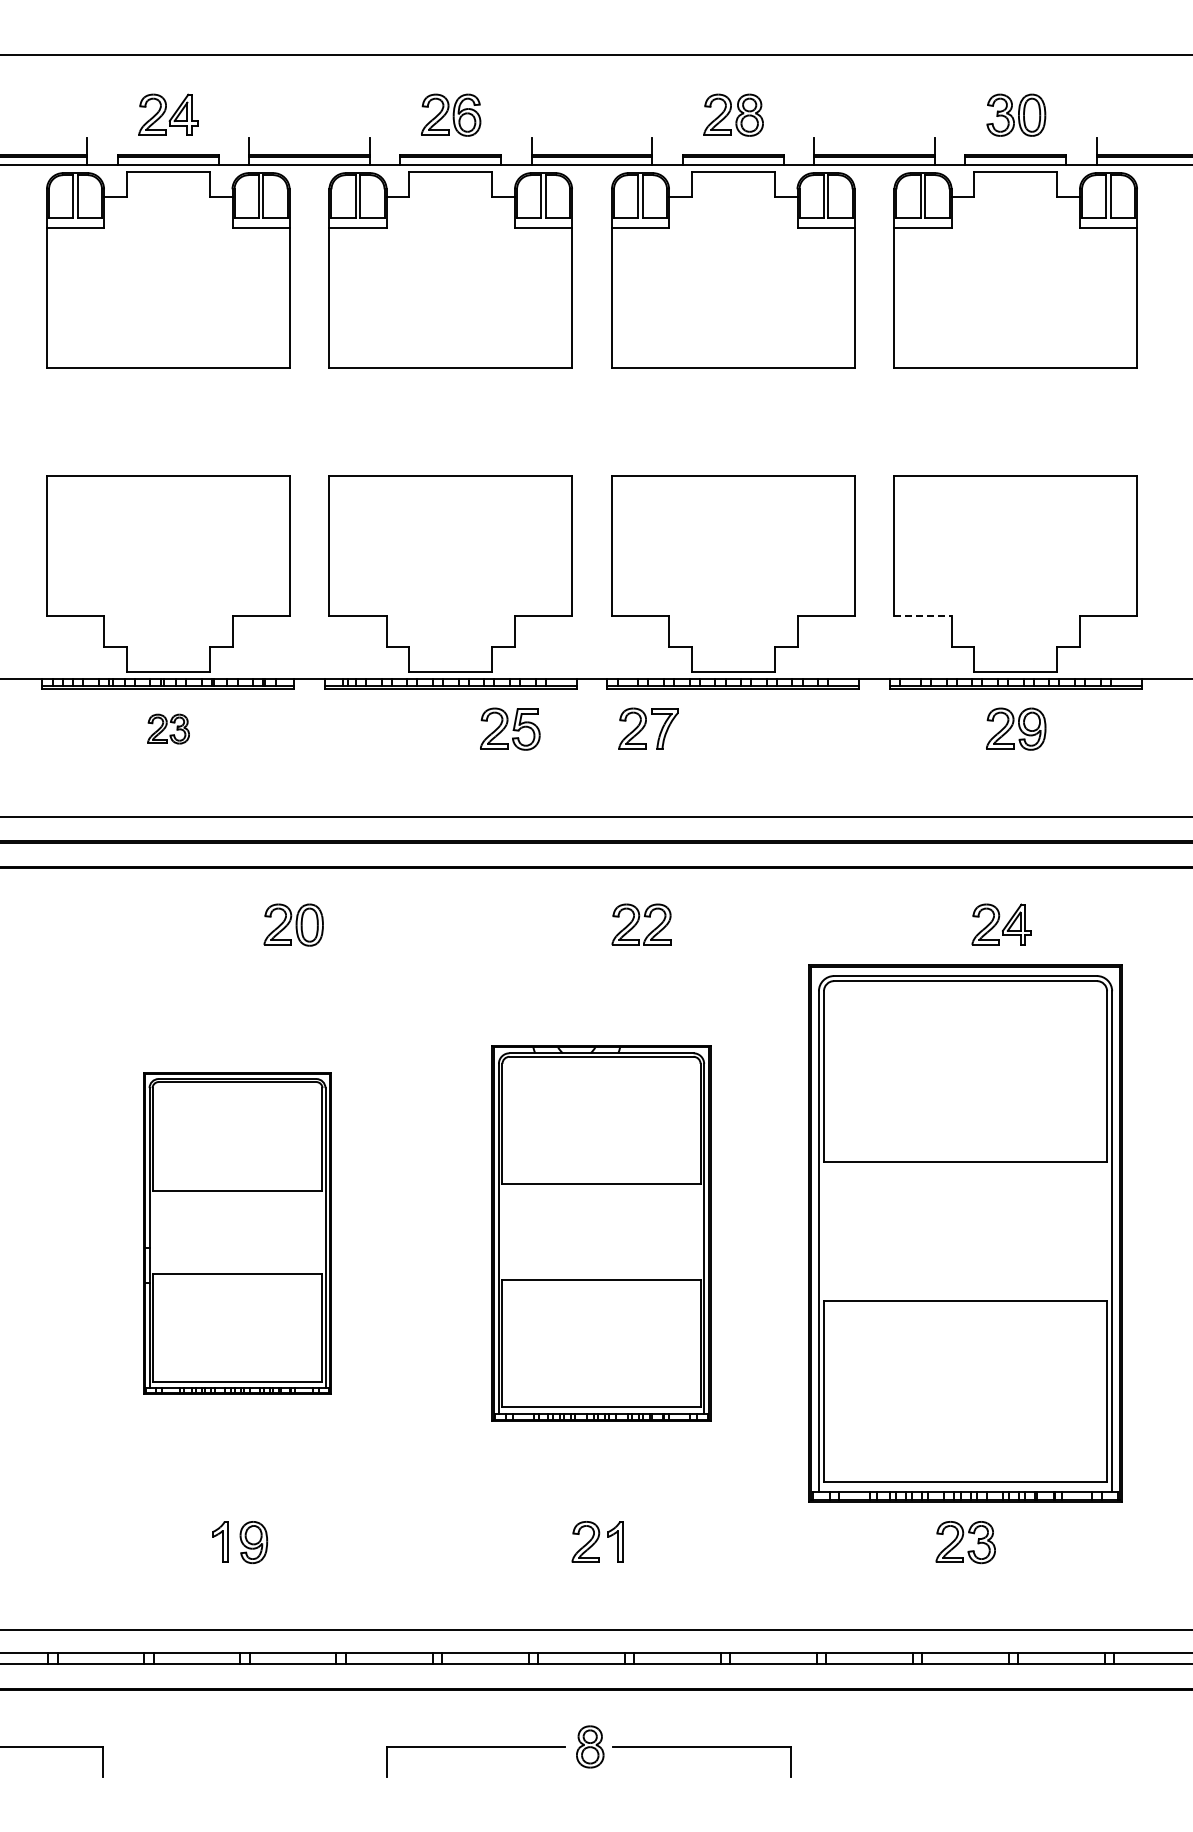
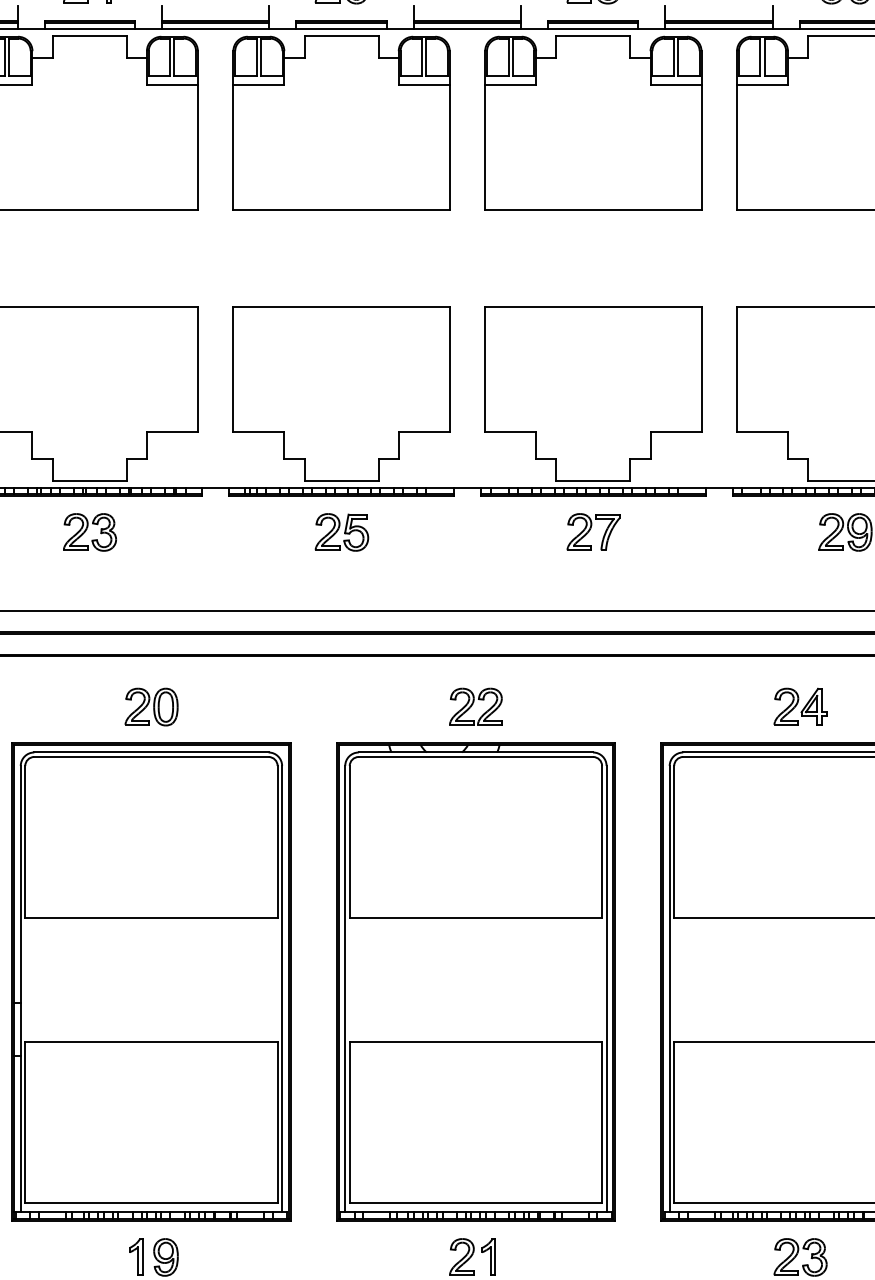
line: (923, 616) -> (762, 431), dashed -> solid
part: (168, 728) -> (89, 531), size x1.43
part: (510, 728) -> (342, 531), moved
part: (648, 728) -> (593, 531), moved
part: (293, 924) -> (151, 706), moved
part: (641, 924) -> (475, 706), moved
part: (1001, 924) -> (800, 706), moved
part: (237, 1233) -> (151, 981), size x1.67
part: (601, 1233) -> (475, 981), size x1.43

